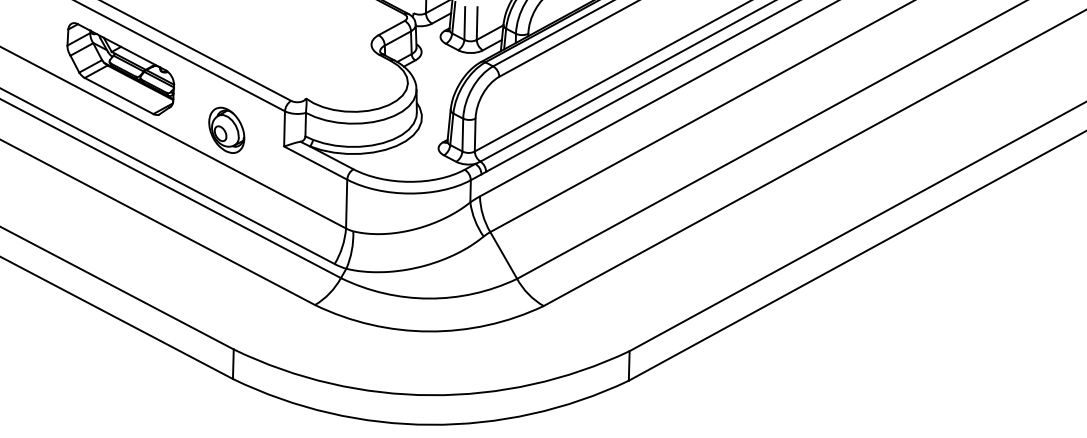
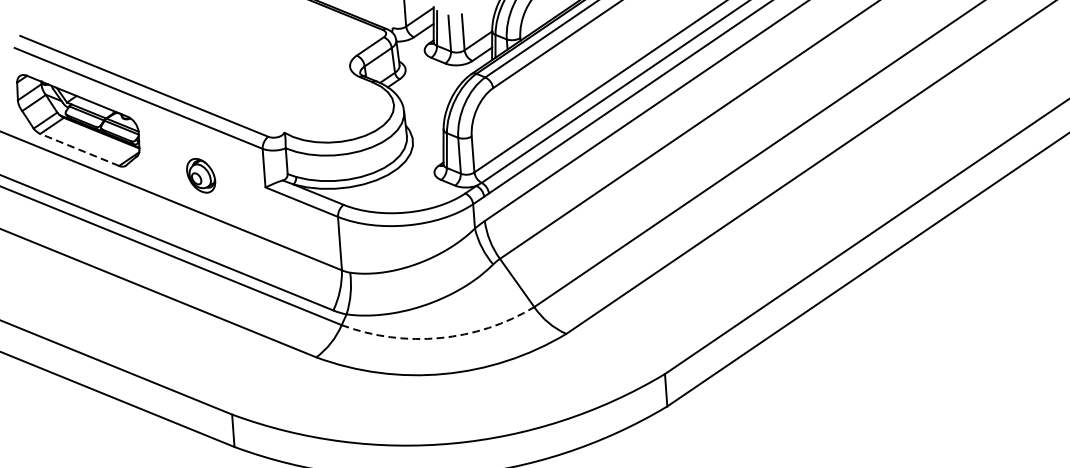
line: (119, 96) -> (80, 150), solid -> dashed
part: (226, 129) -> (200, 175), size x0.7
arc: (428, 298) -> (439, 338), solid -> dashed

